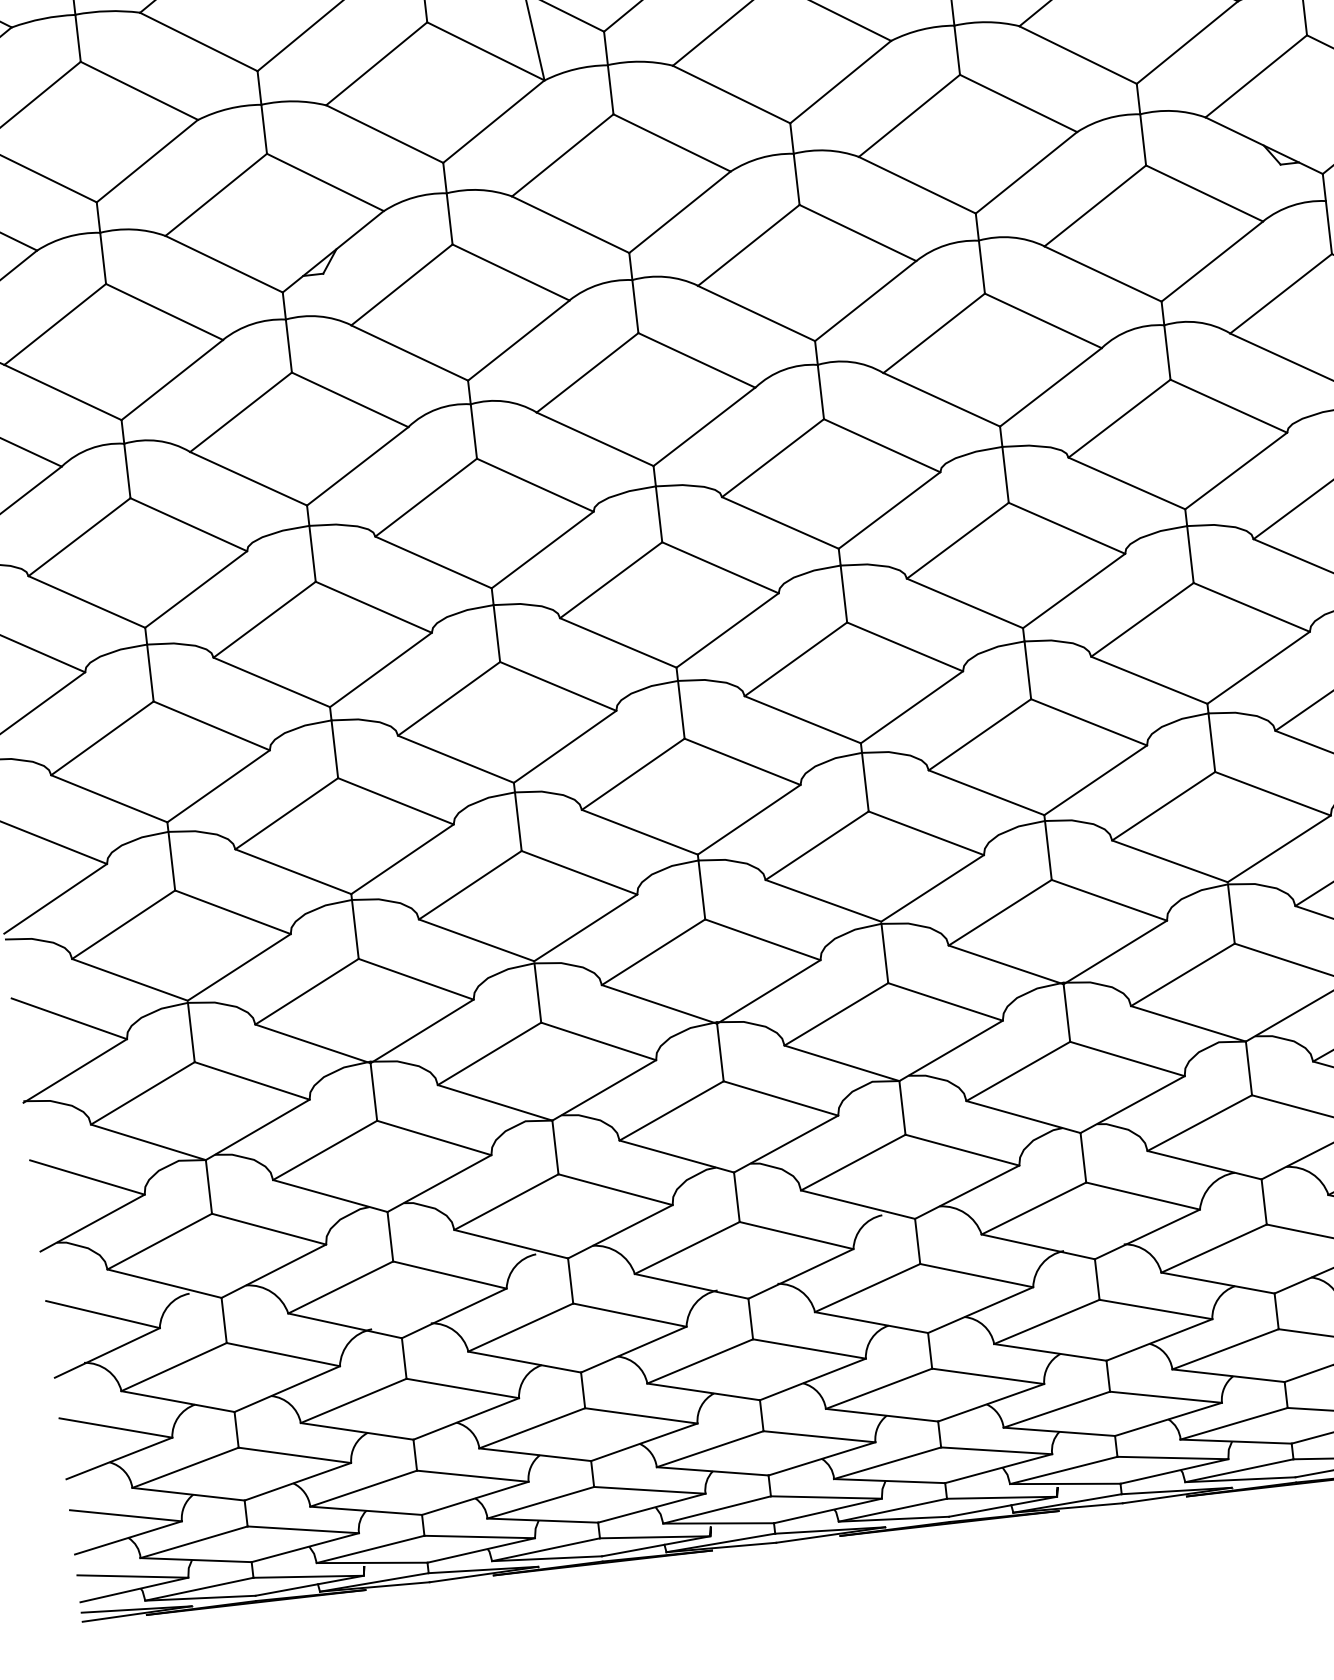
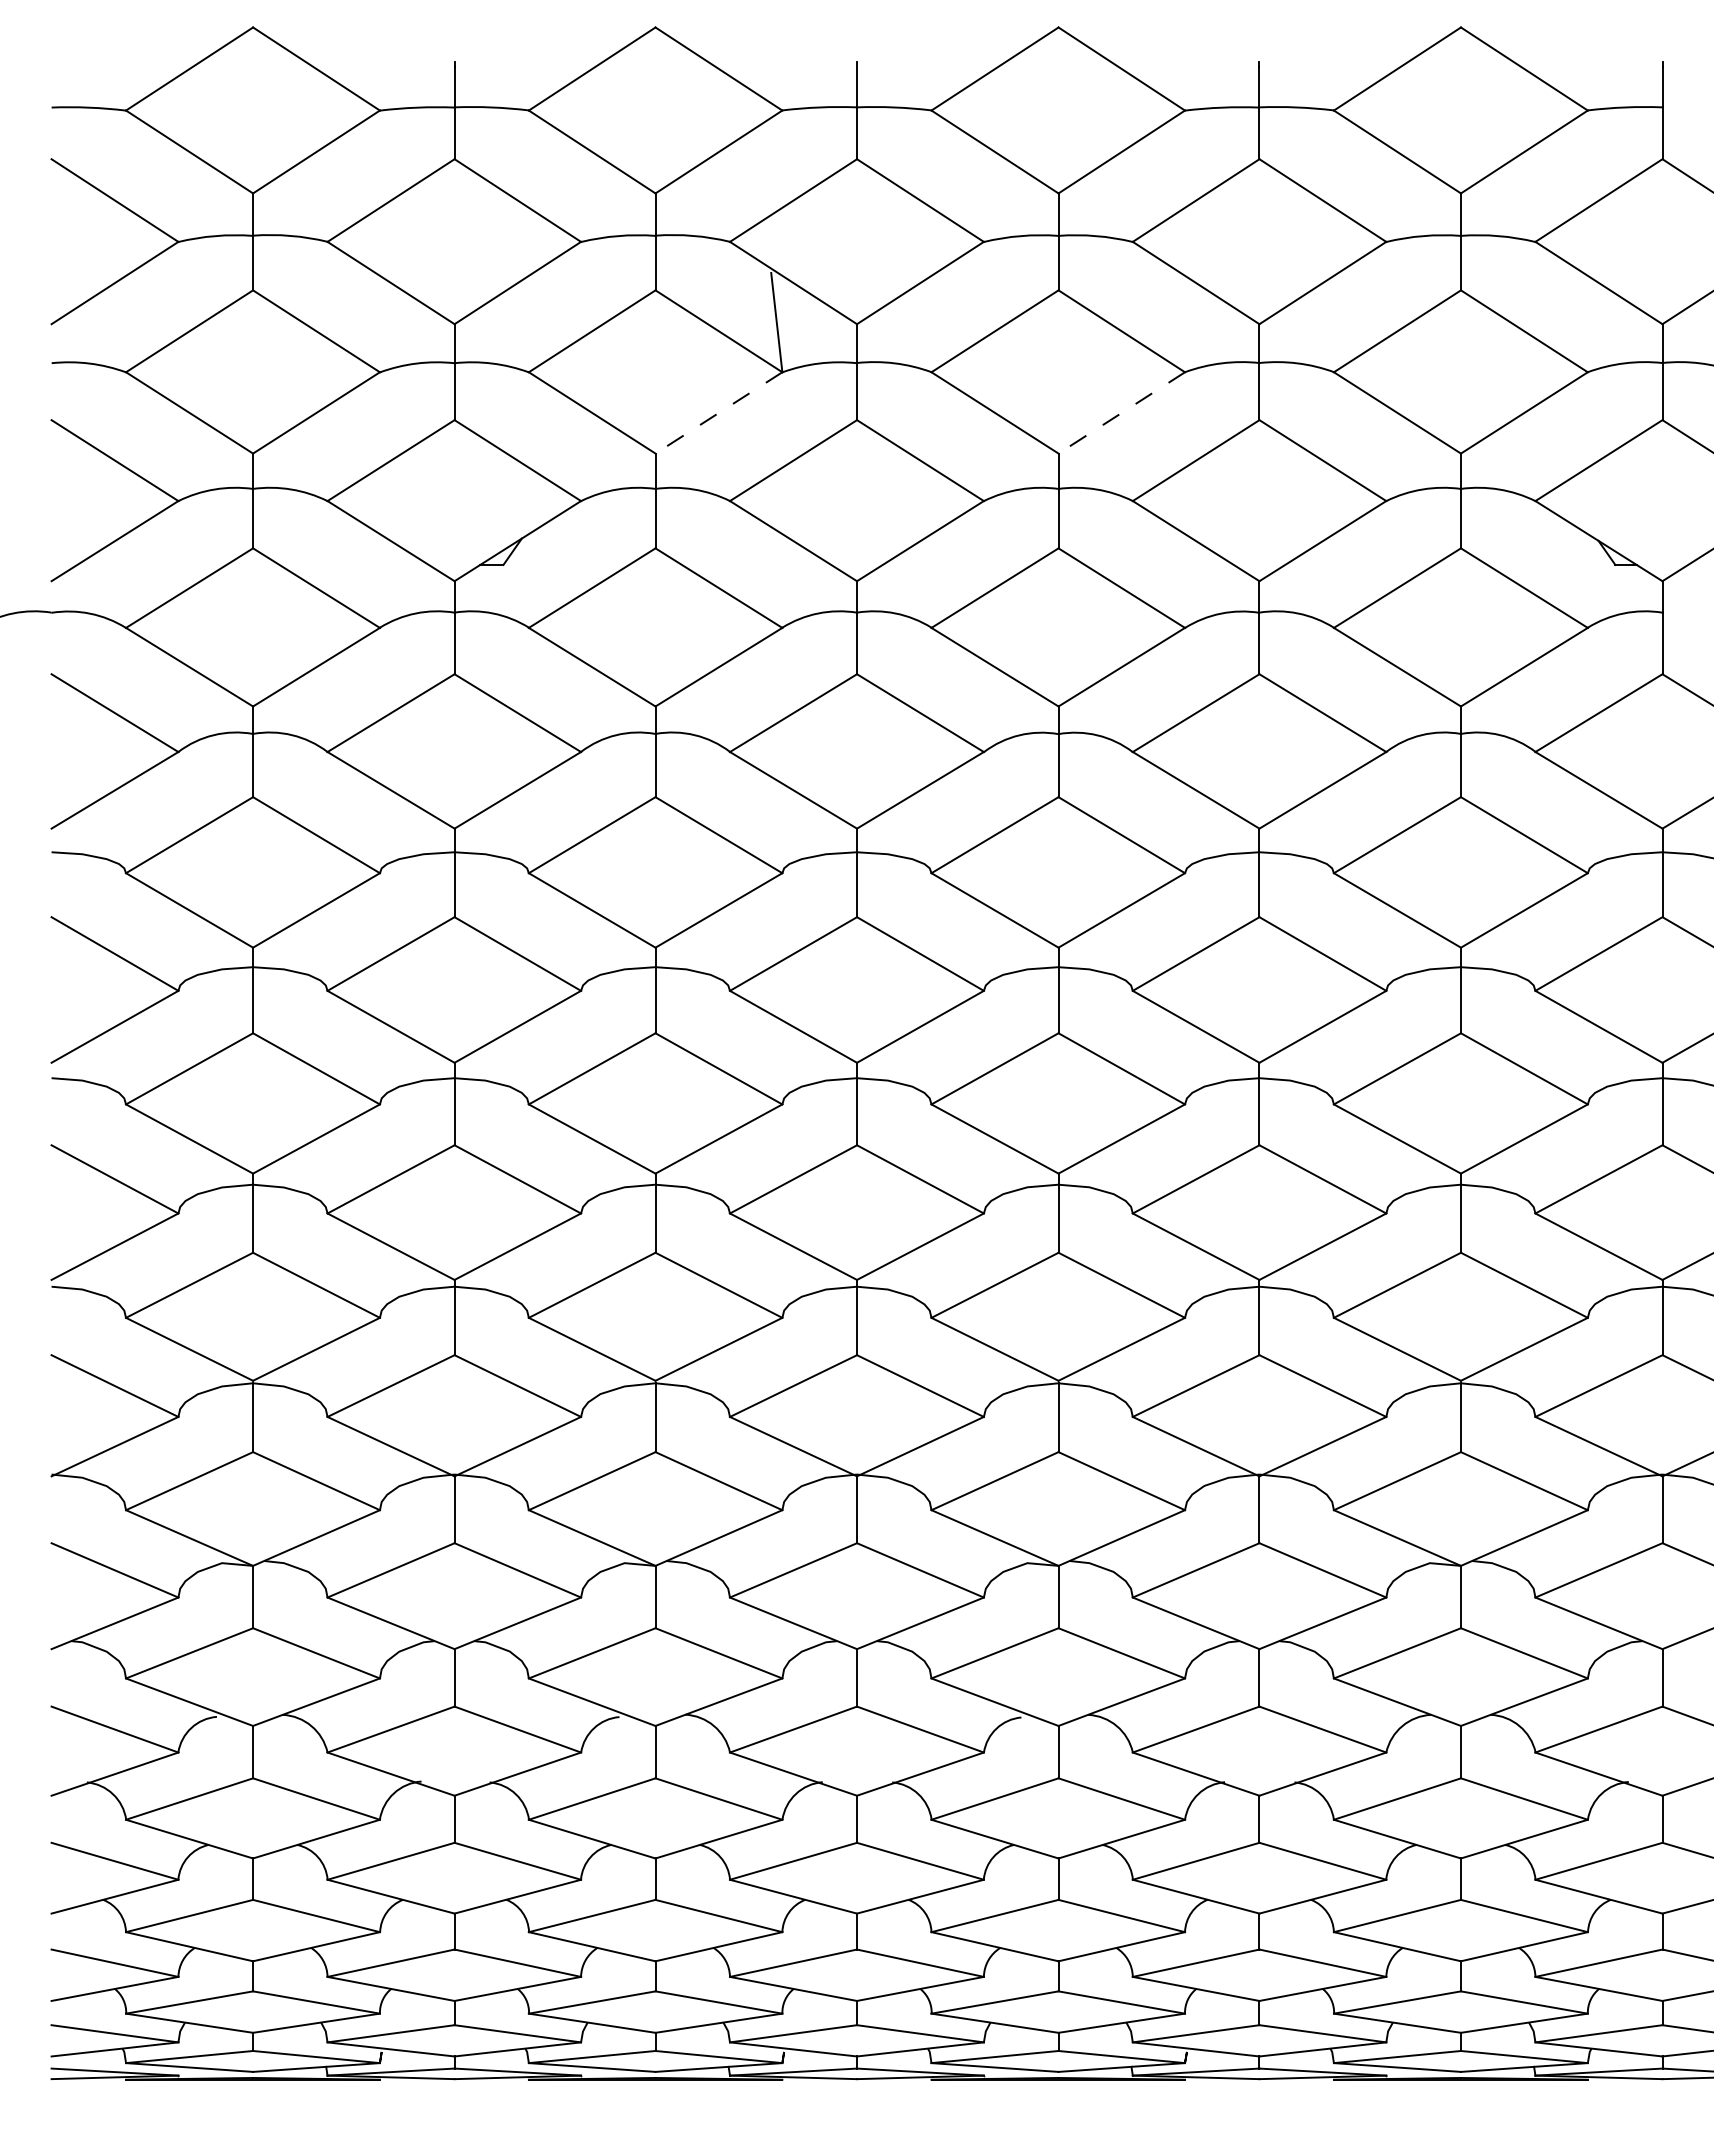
line: (840, 82) -> (1121, 413), solid -> dashed
line: (493, 122) -> (718, 413), solid -> dashed

